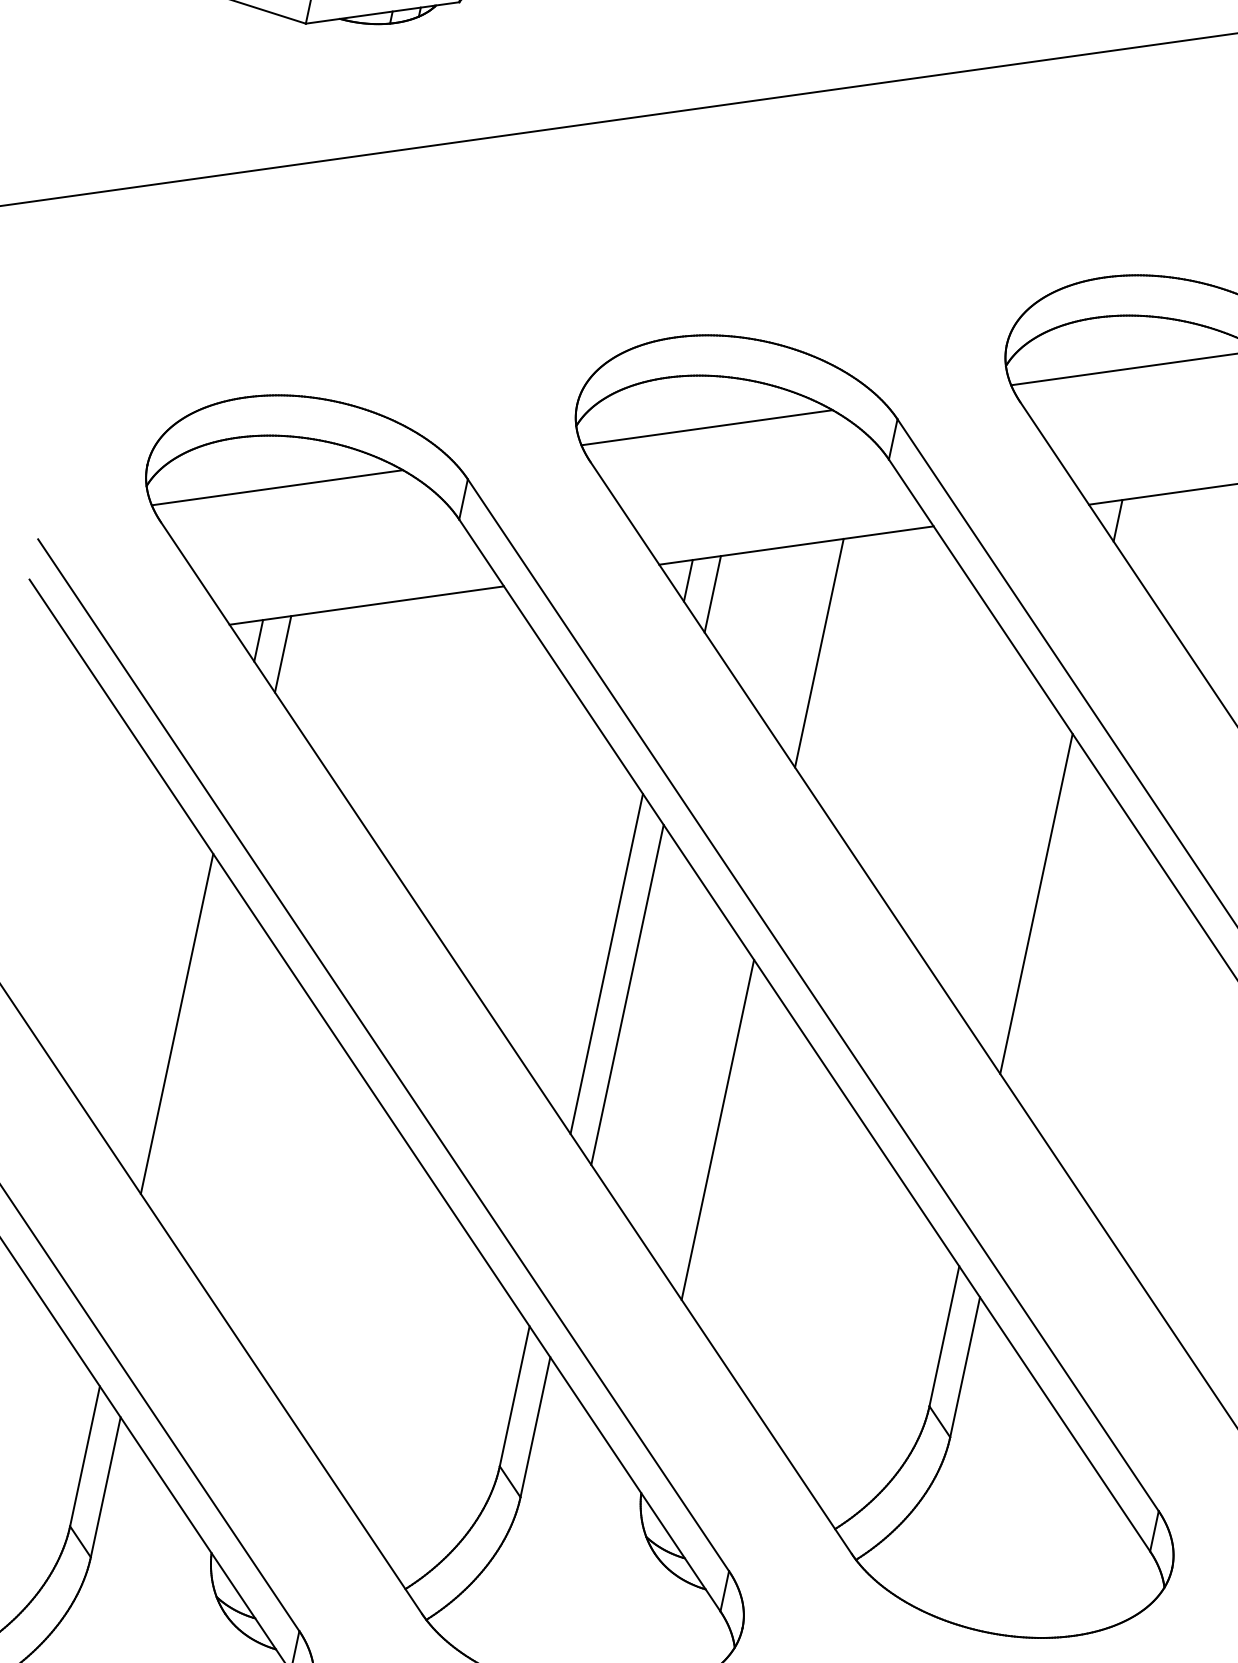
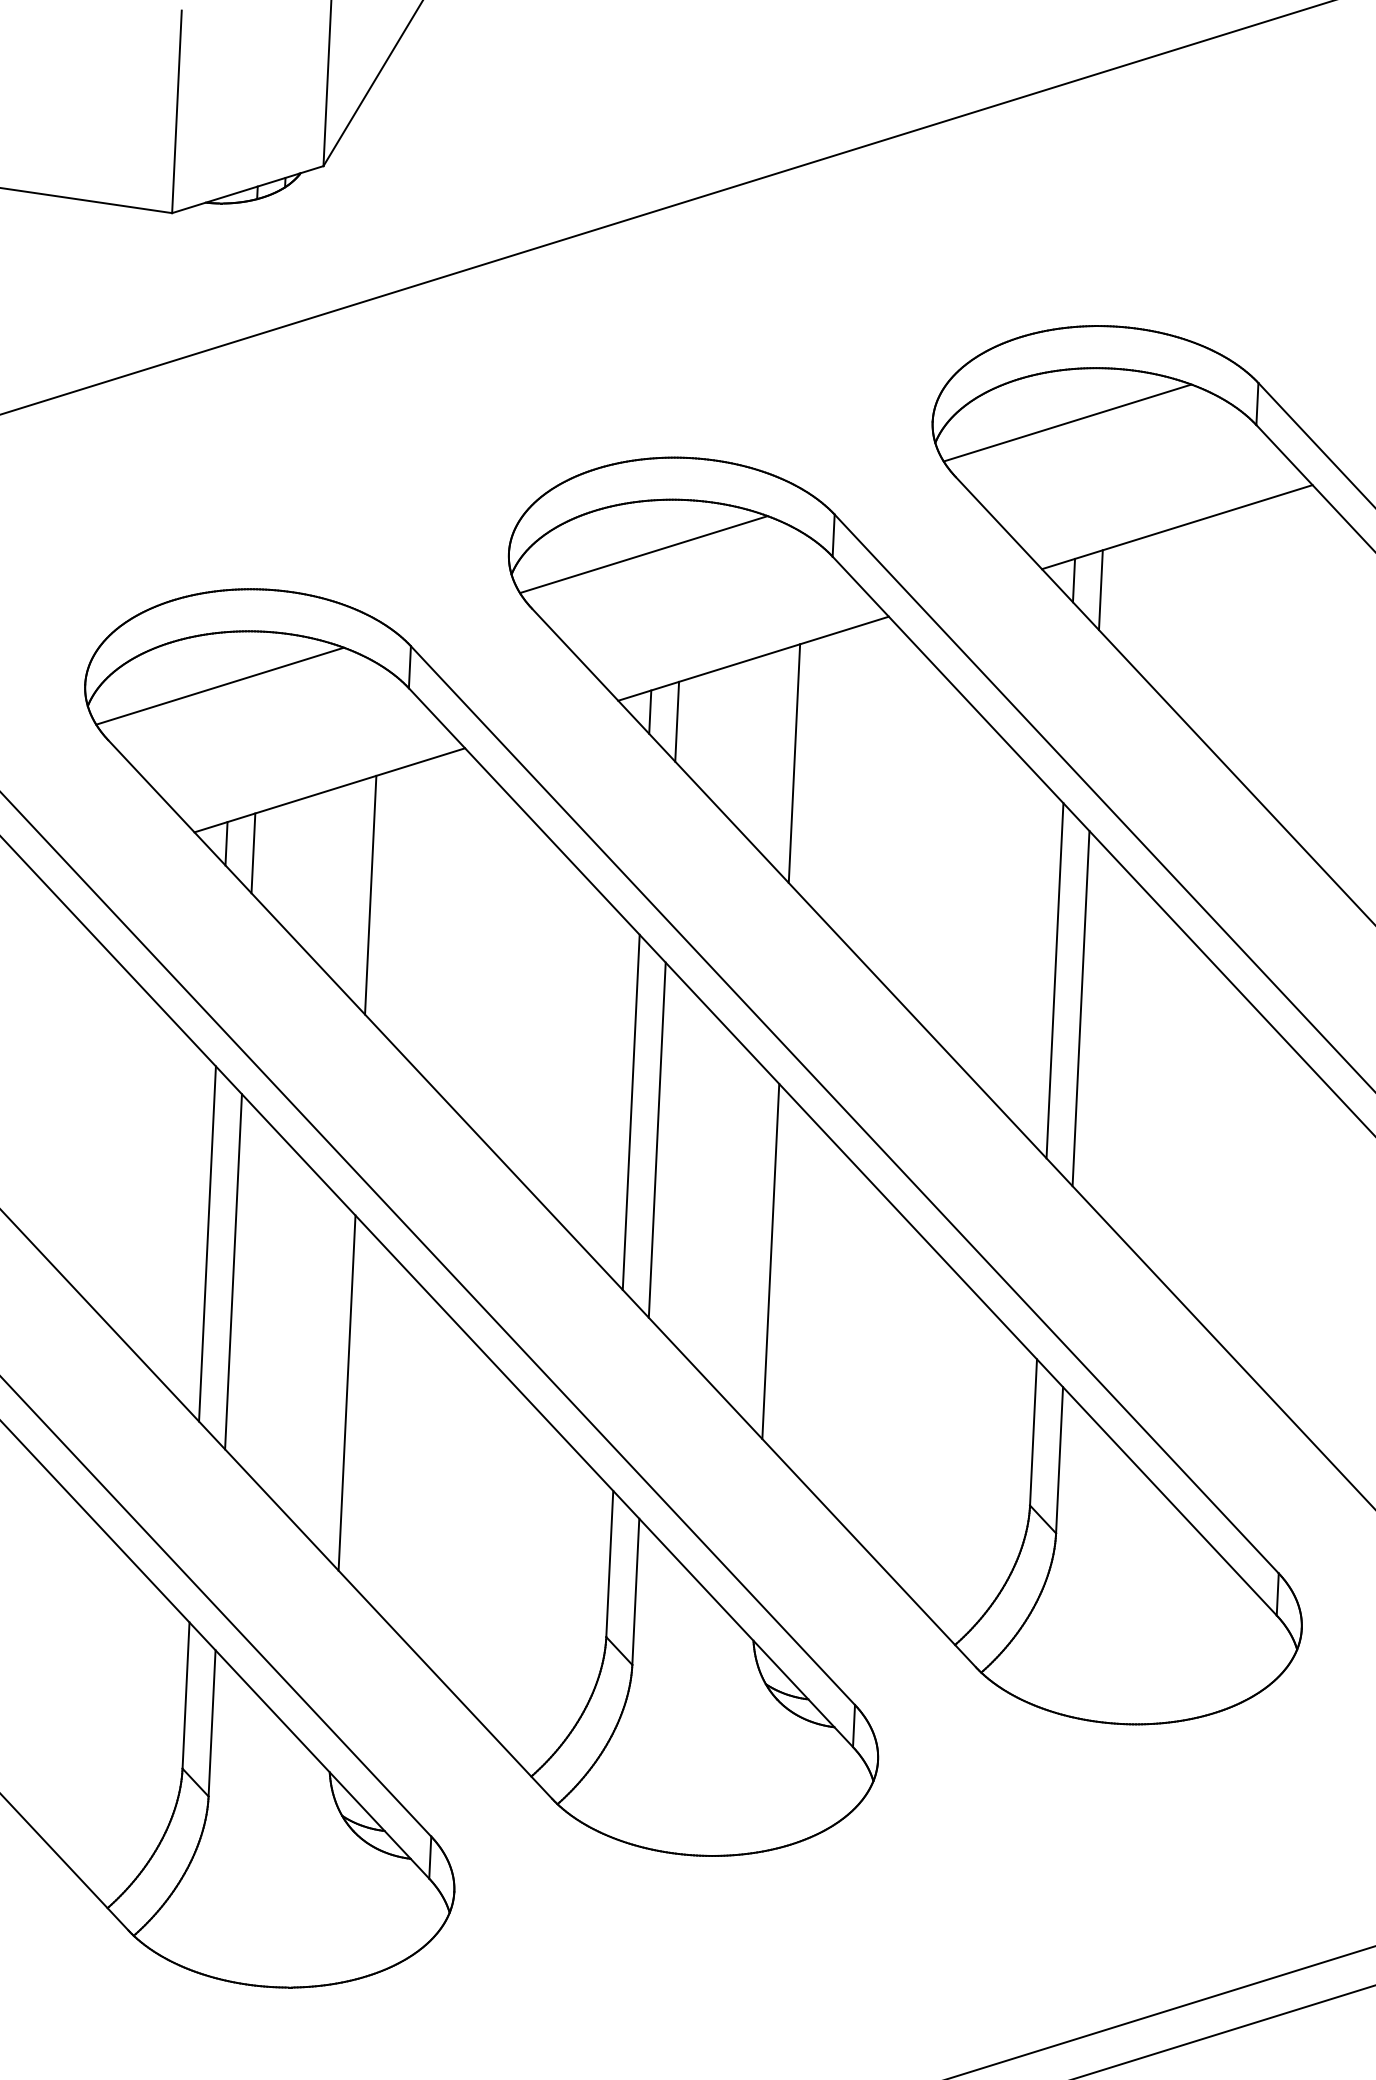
line: (1142, 534) -> (1100, 590), added
line: (389, 712) -> (370, 894), added
line: (1056, 934) -> (1080, 1008), added
line: (197, 1054) -> (233, 1271), added
line: (287, 1189) -> (346, 1392), added

